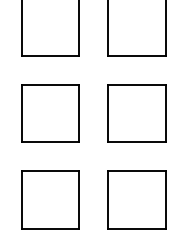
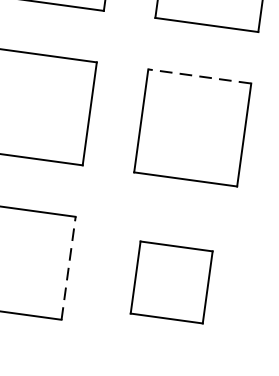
line: (136, 84) -> (199, 75), solid -> dashed
line: (79, 199) -> (69, 267), solid -> dashed
part: (136, 199) -> (171, 281), size x0.7

